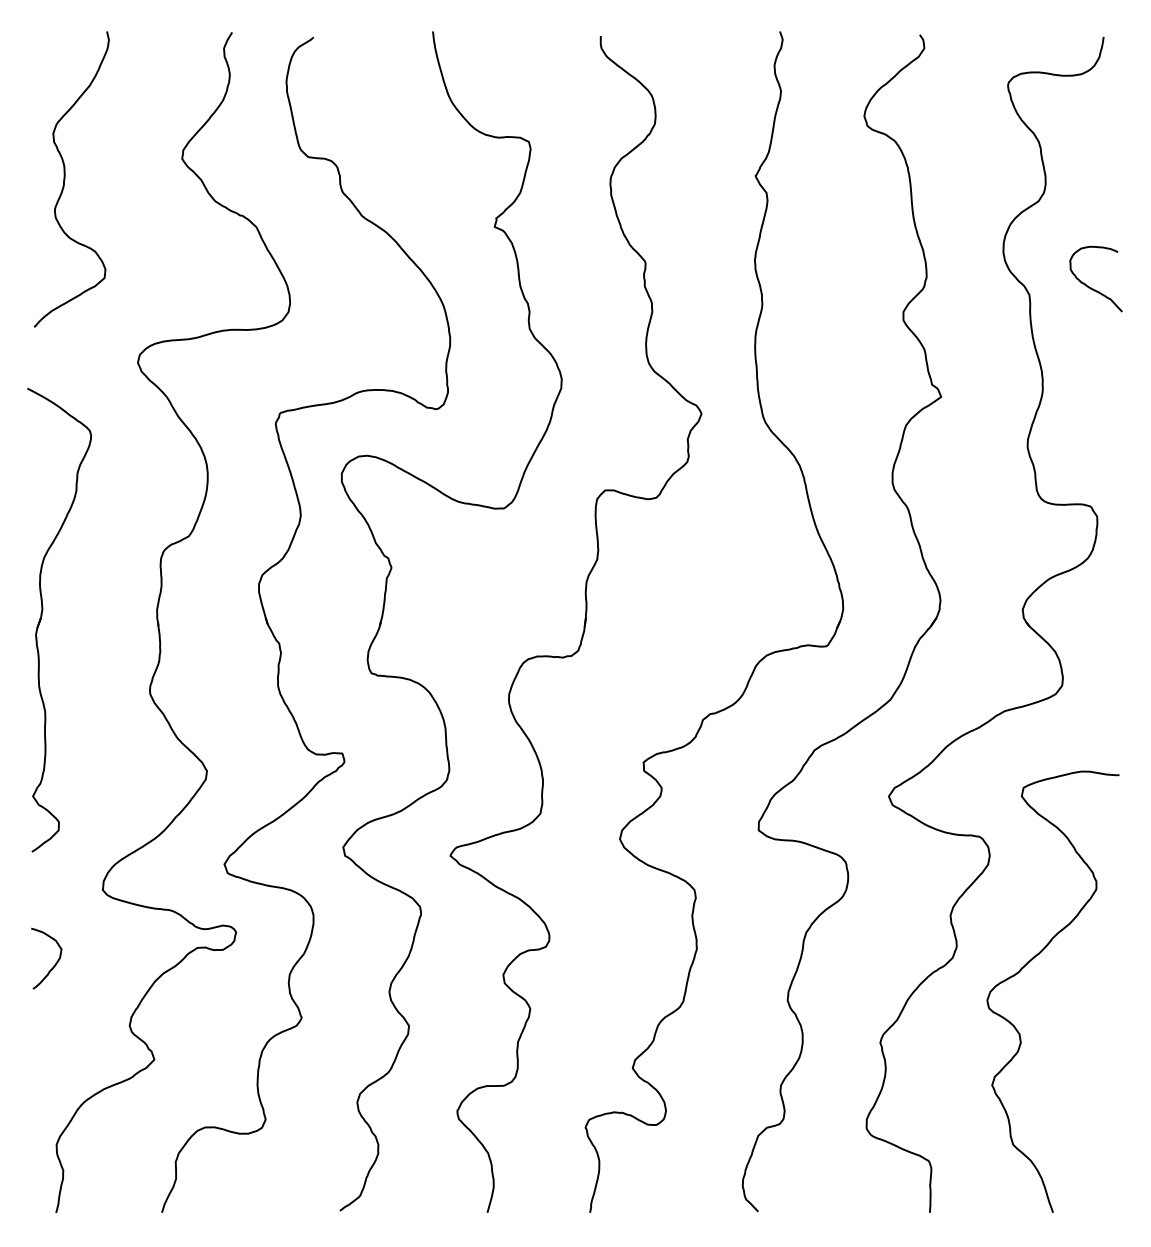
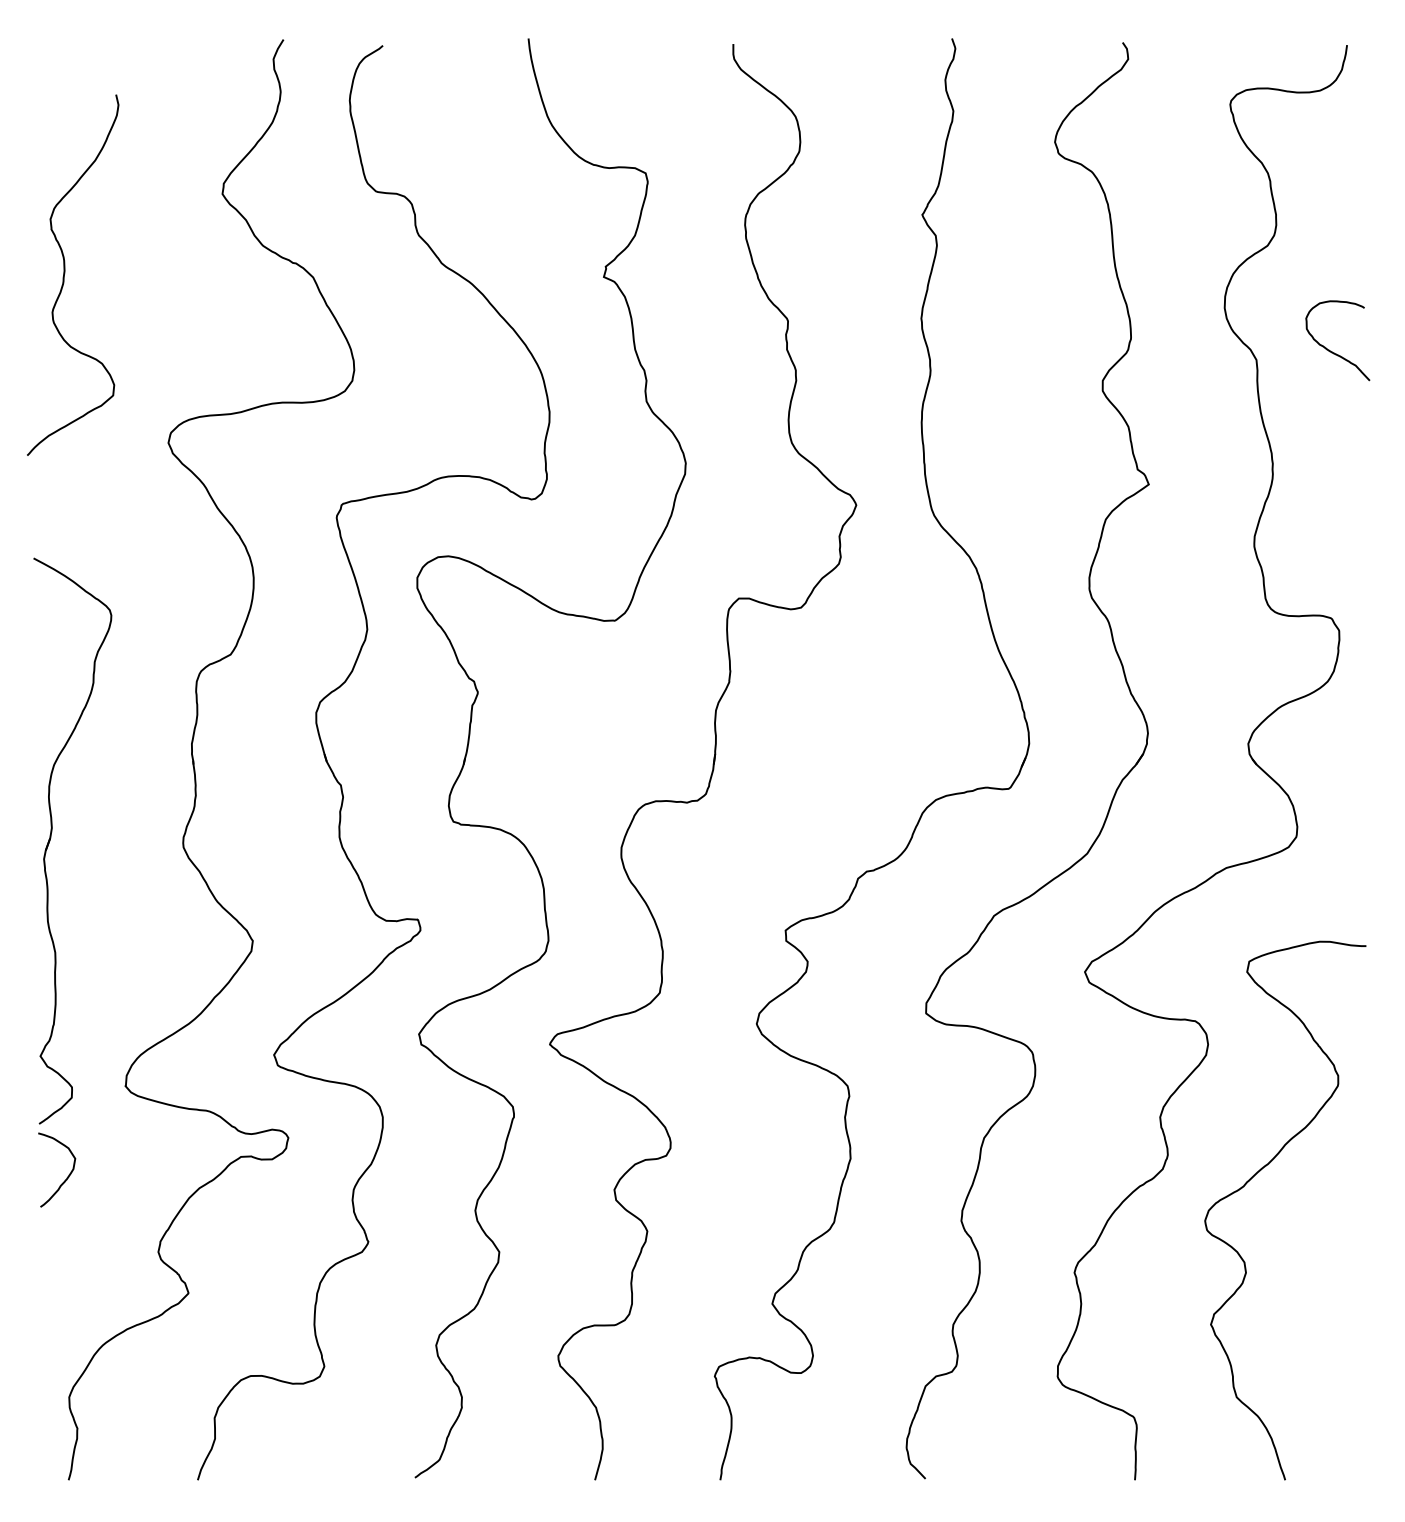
curve: (65, 179) -> (65, 275), moved
part: (42, 616) -> (52, 836), moved

